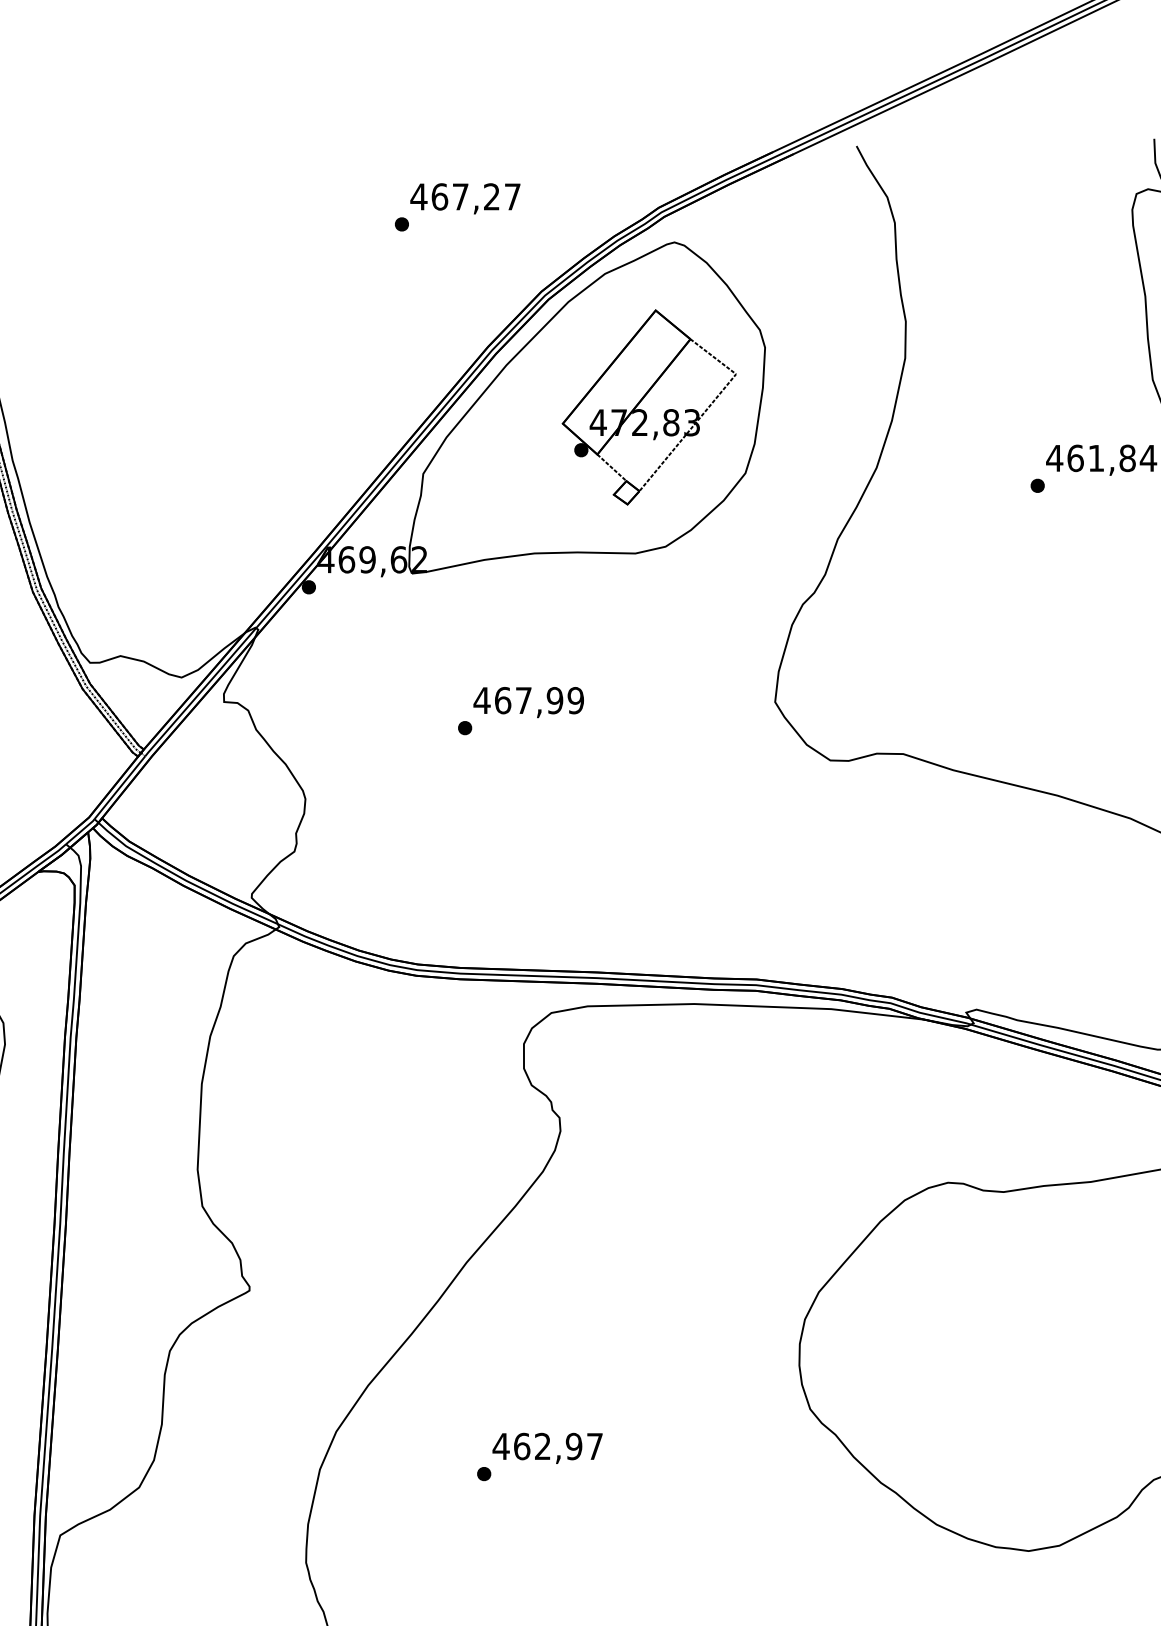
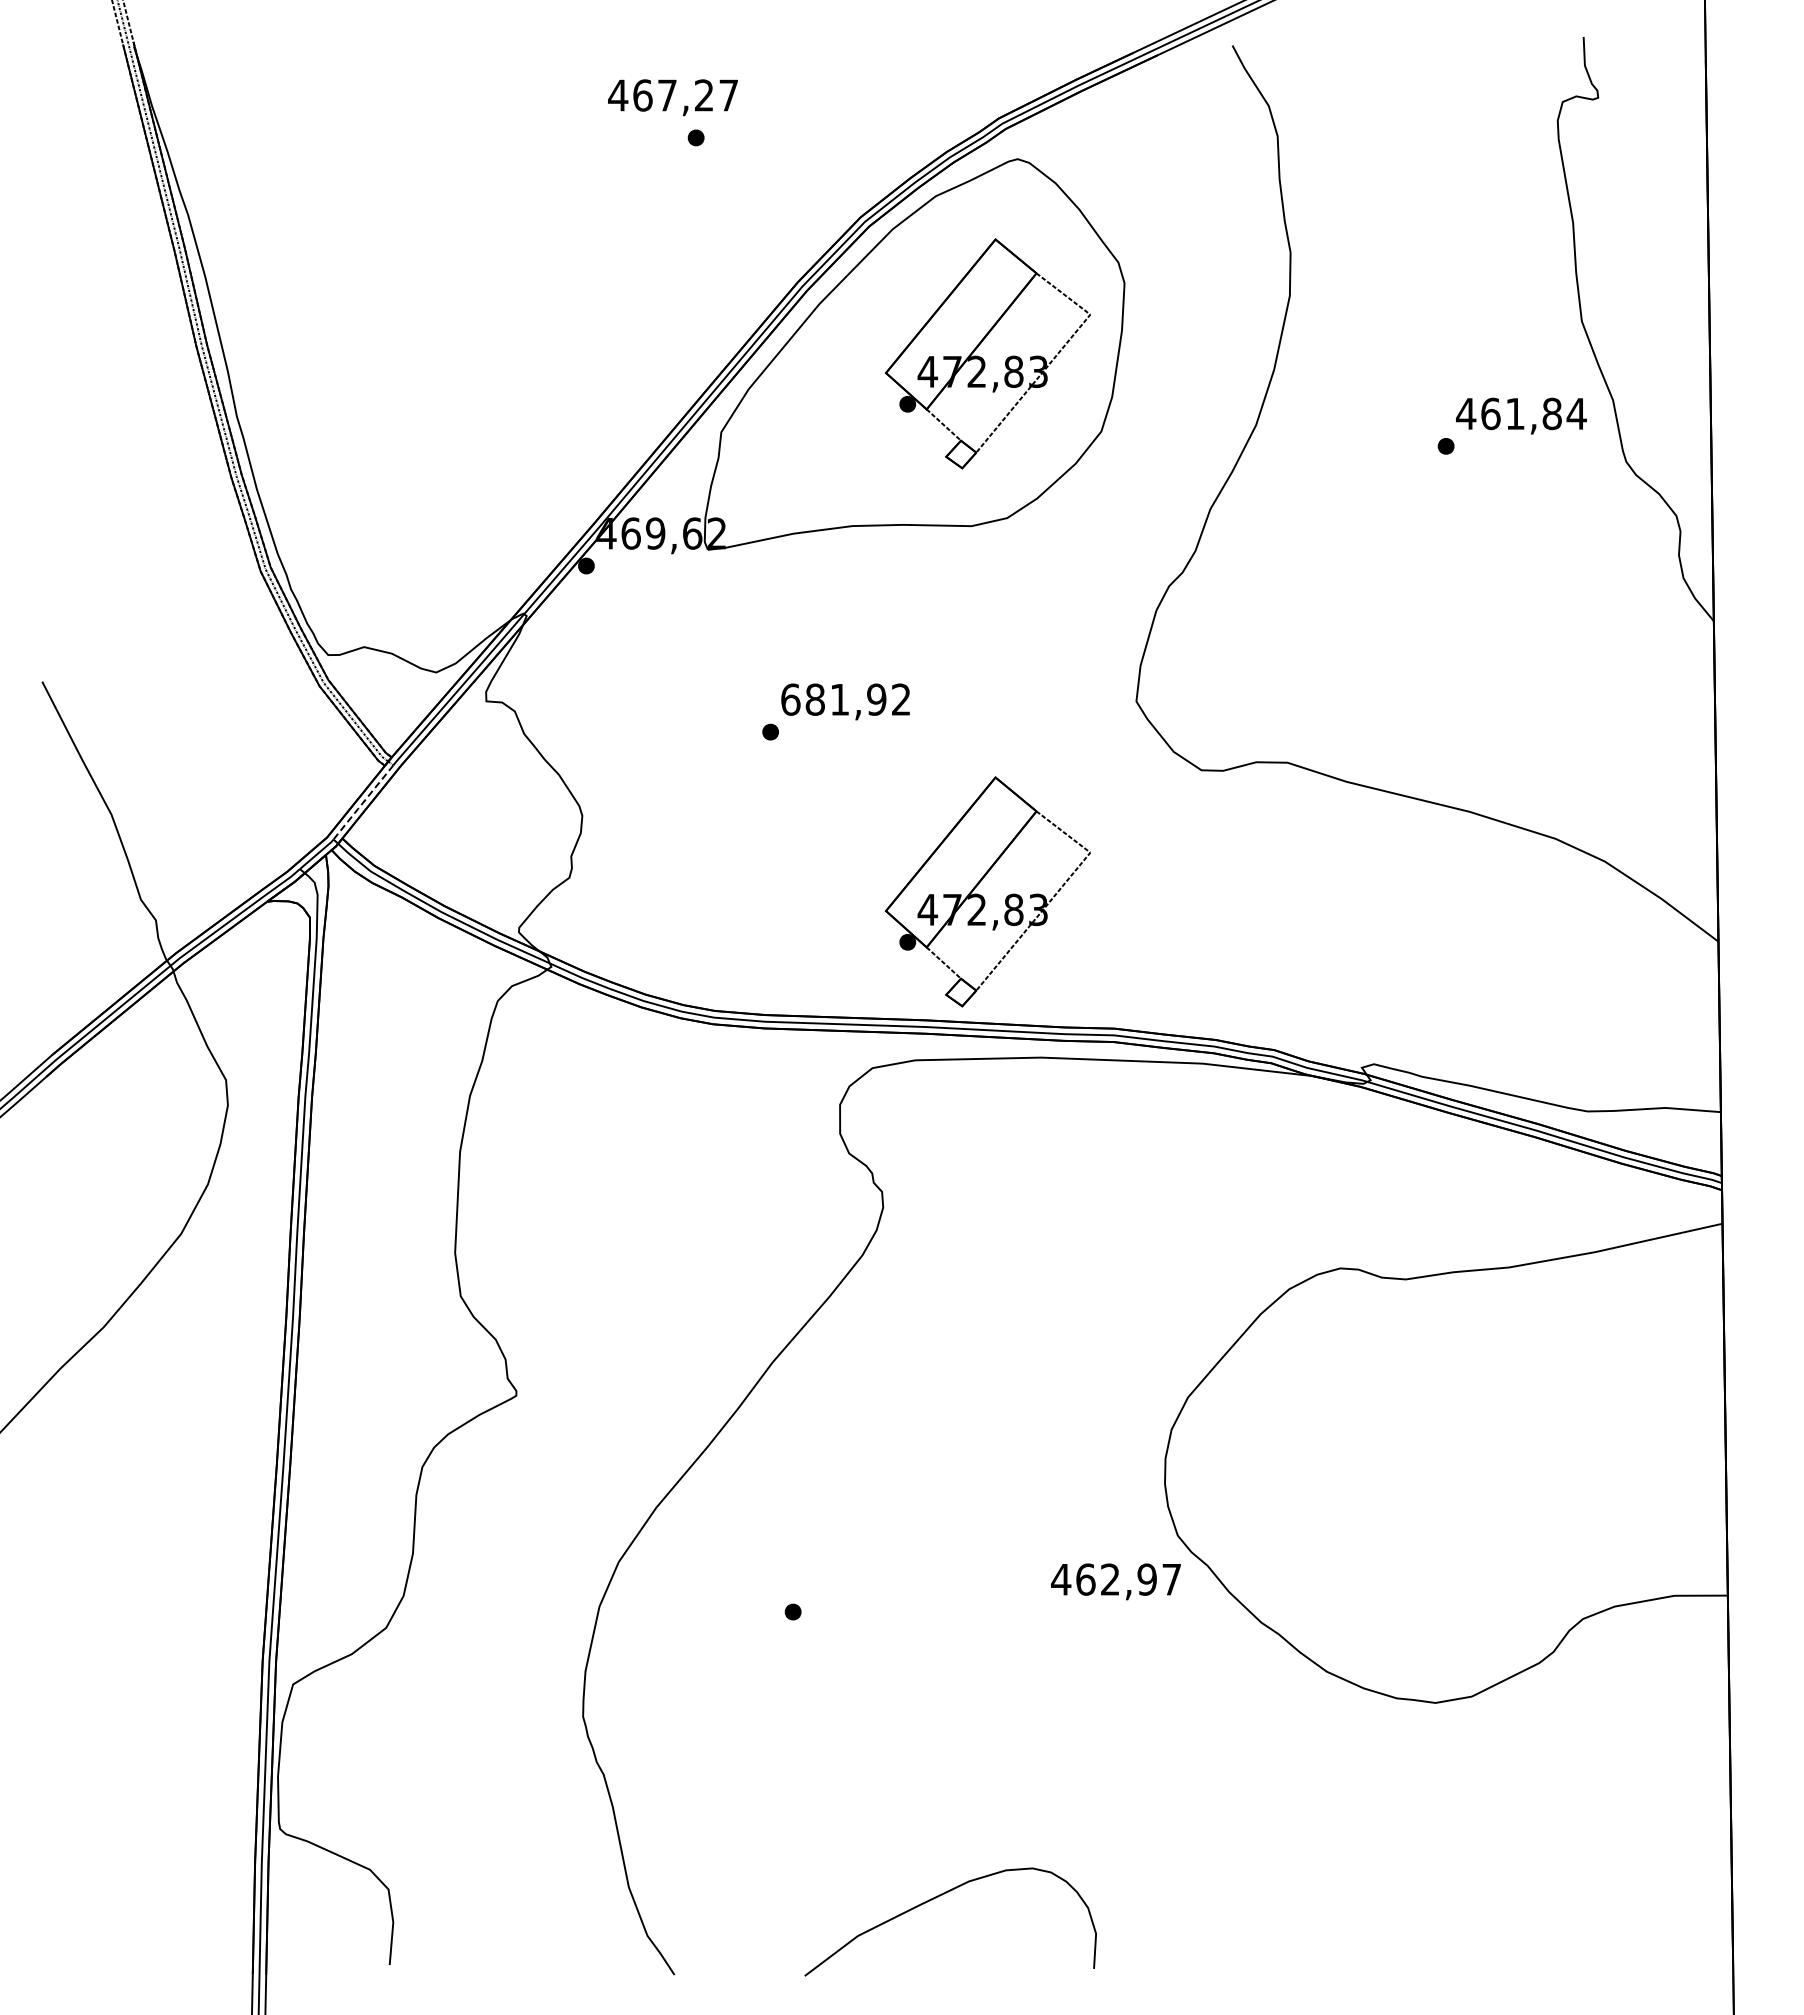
text: (464, 198) -> (672, 97), moved
text: (528, 700) -> (845, 699), 467,99 -> 681,92
line: (119, 788) -> (362, 803), solid -> dashed
part: (644, 866) -> (982, 895), added
text: (547, 1448) -> (1115, 1581), moved

